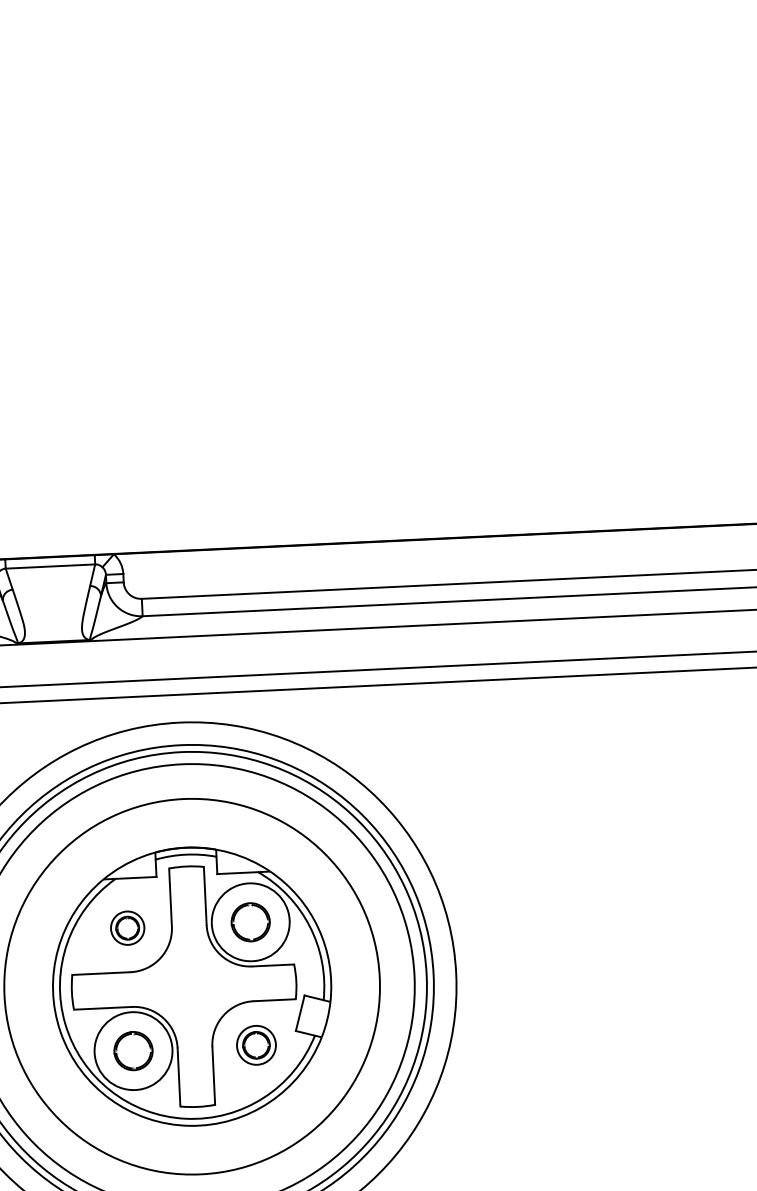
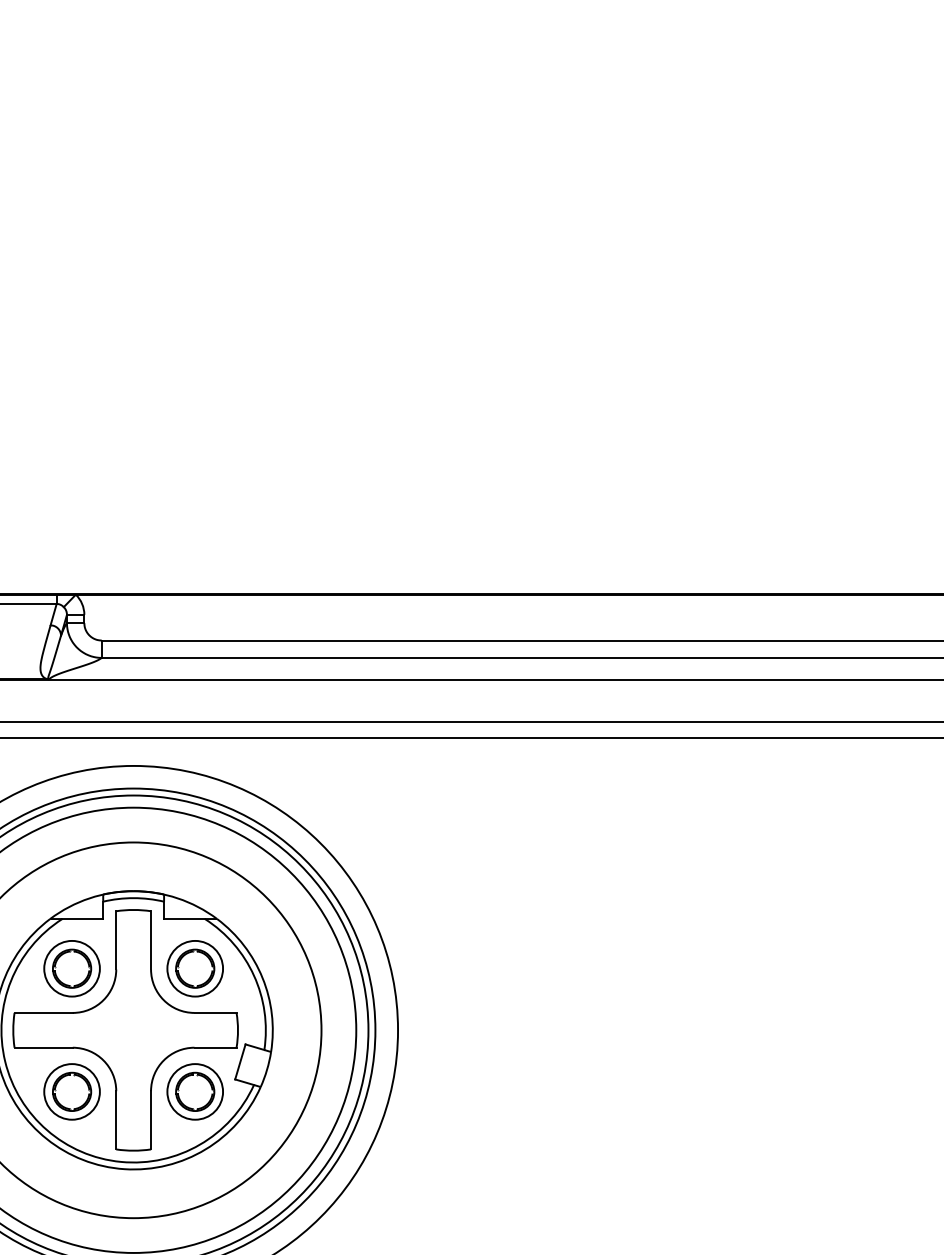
circle: (251, 922) -> (195, 968), size x0.71
part: (127, 927) -> (71, 968), size x1.67
part: (255, 1044) -> (194, 1091), size x1.43
circle: (132, 1050) -> (71, 1091), size x0.71

